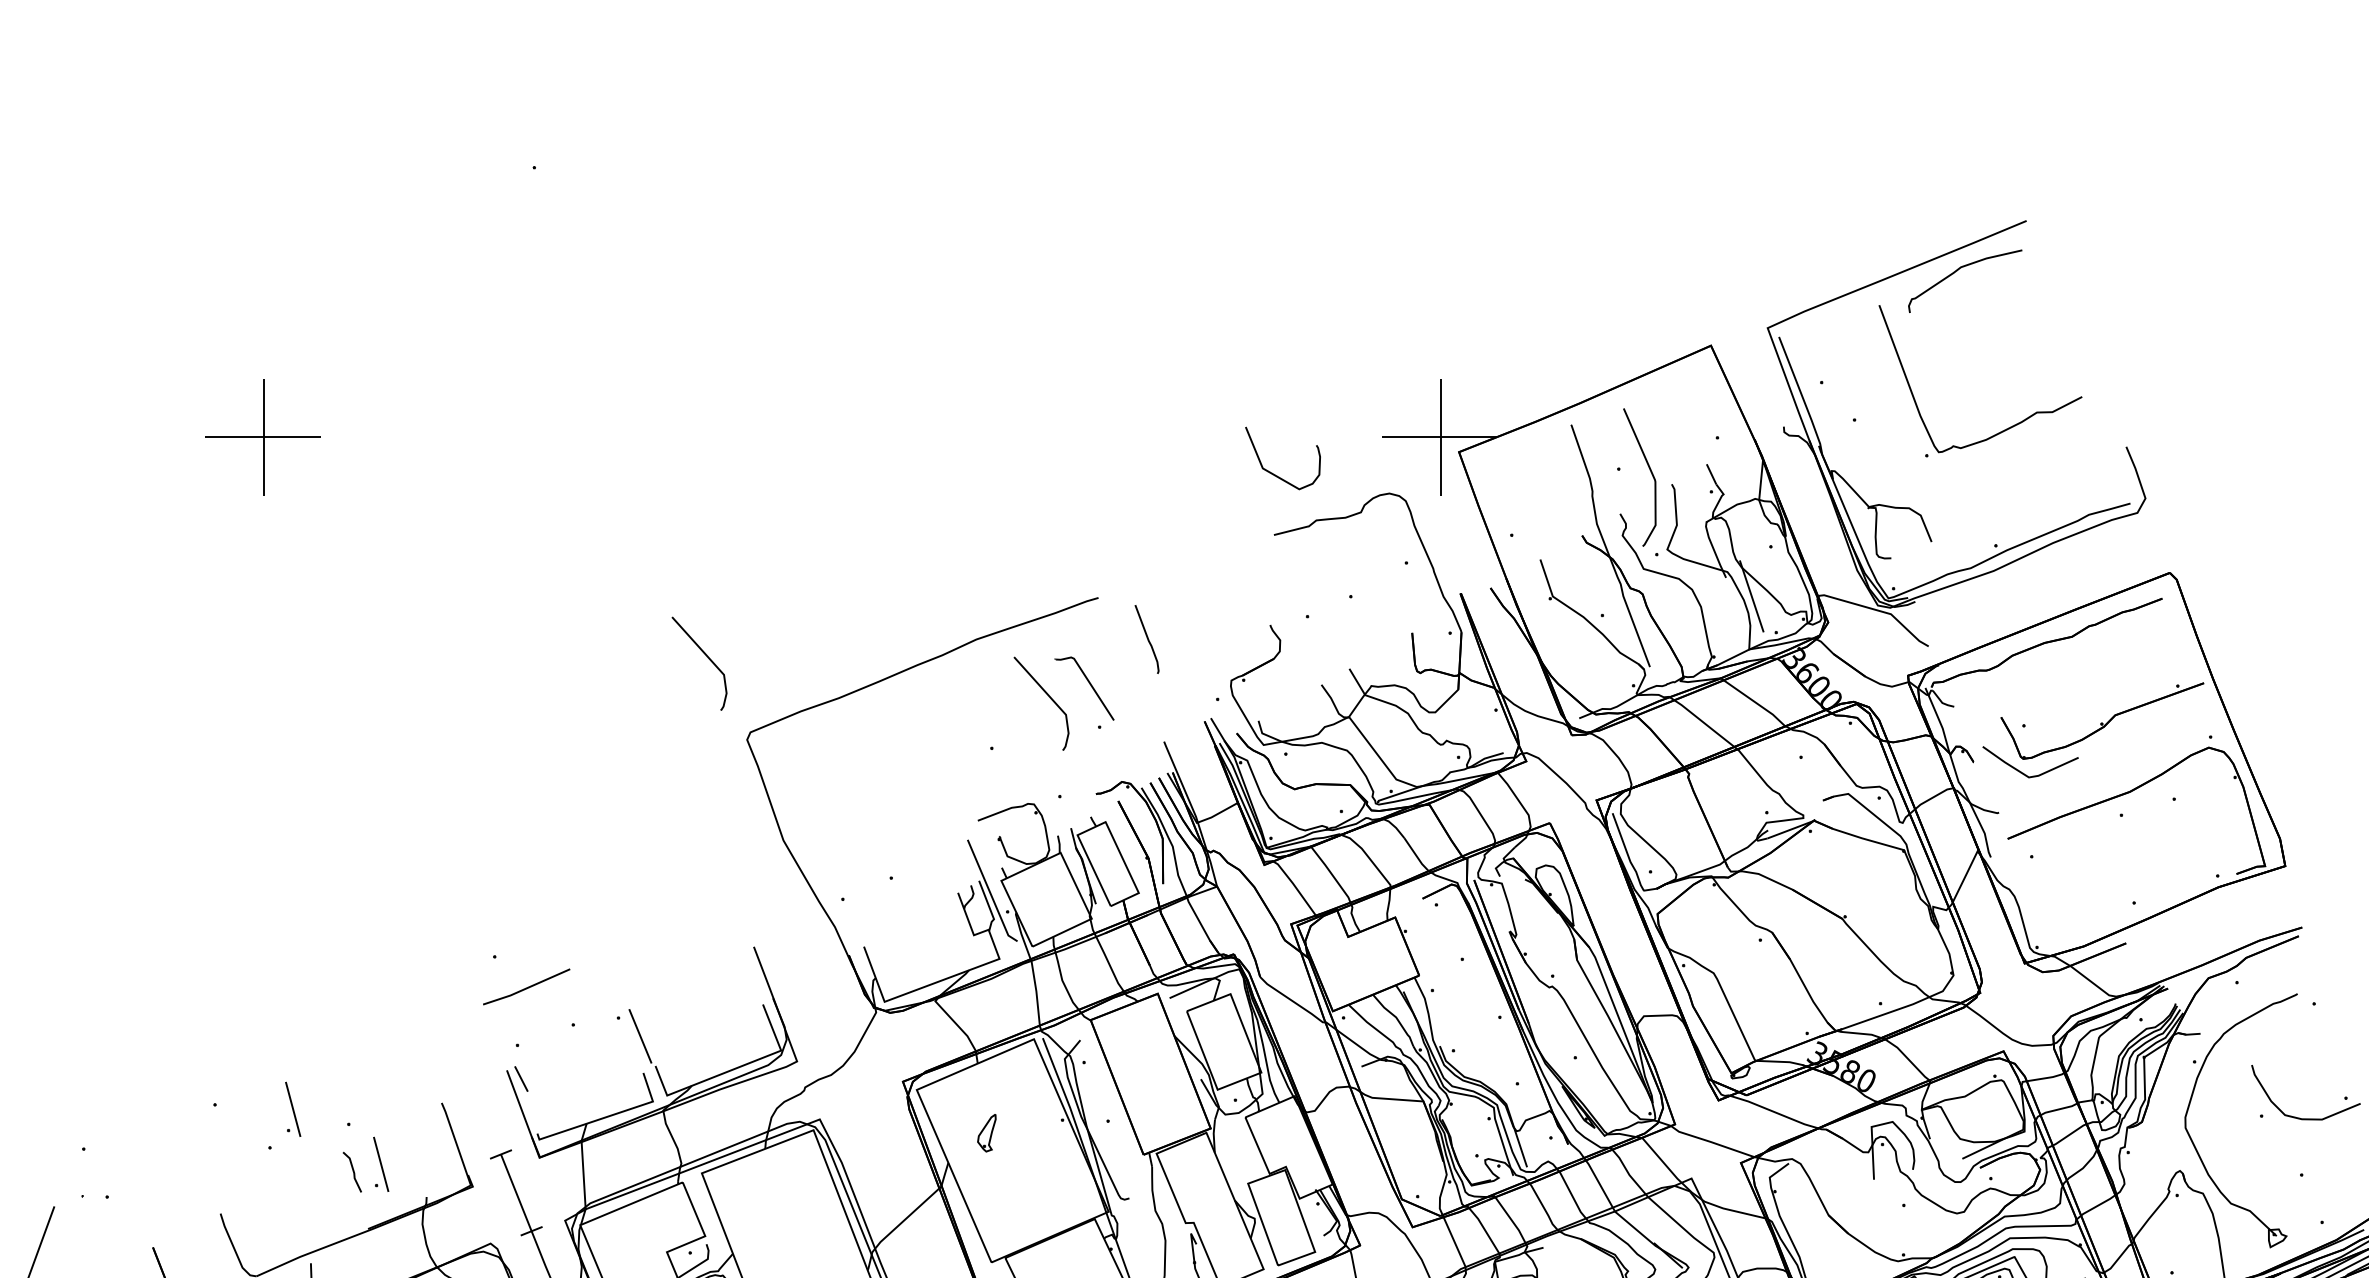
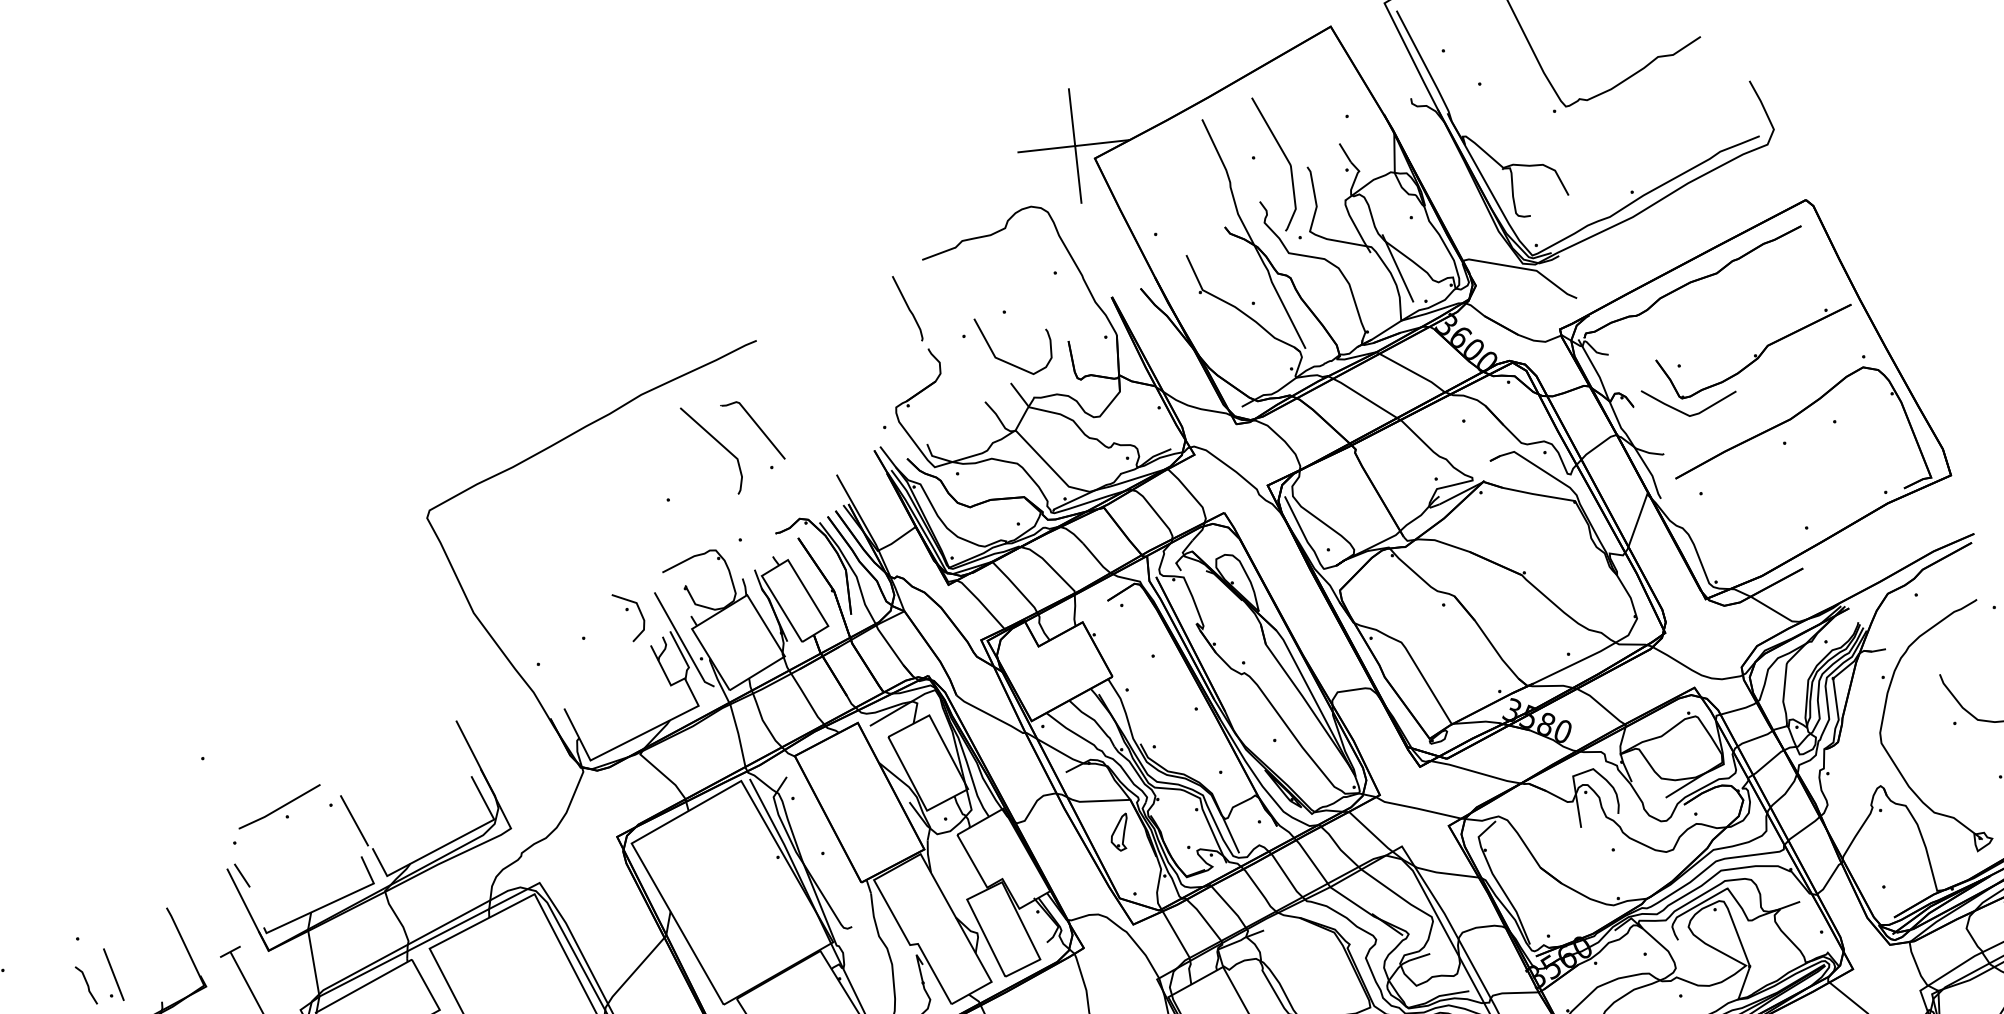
curve: (1272, 472) -> (1005, 360), moved
curve: (1146, 638) -> (907, 307), moved
curve: (708, 659) -> (380, 443), removed
part: (939, 855) -> (628, 610), added
line: (526, 987) -> (279, 807), moved
part: (293, 1108) -> (21, 929), removed
part: (986, 1133) -> (1119, 832), moved

